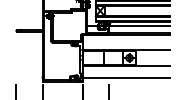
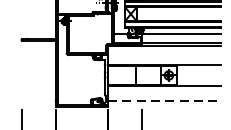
line: (126, 77) -> (165, 100), solid -> dashed

